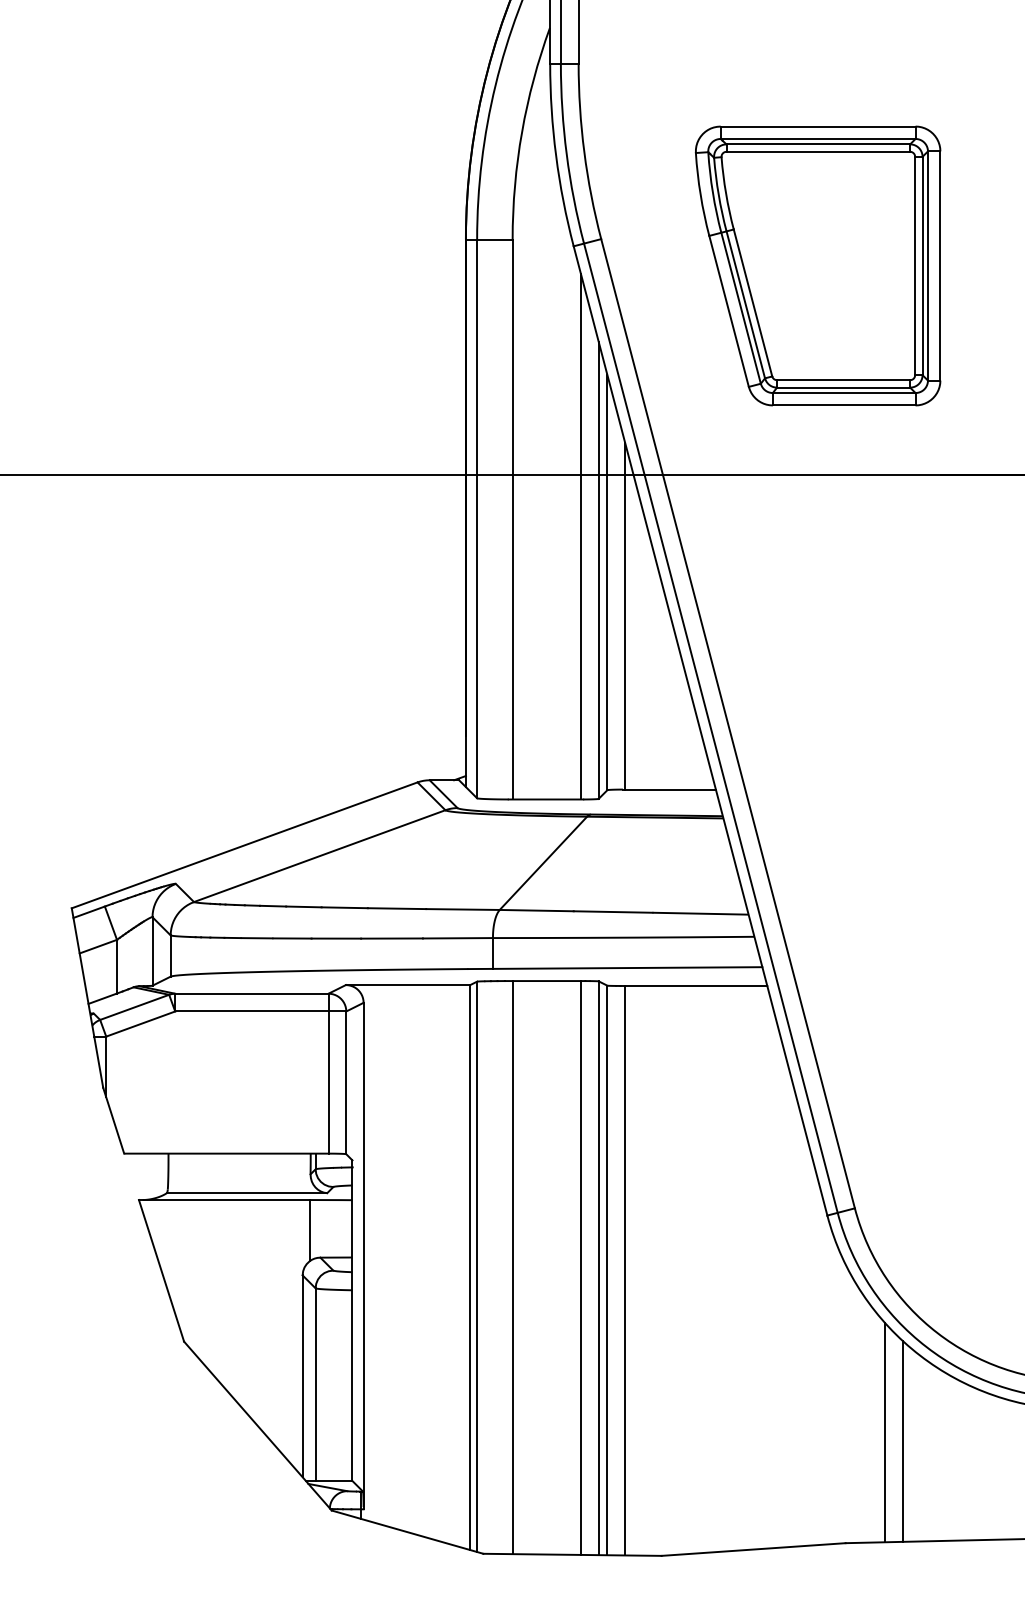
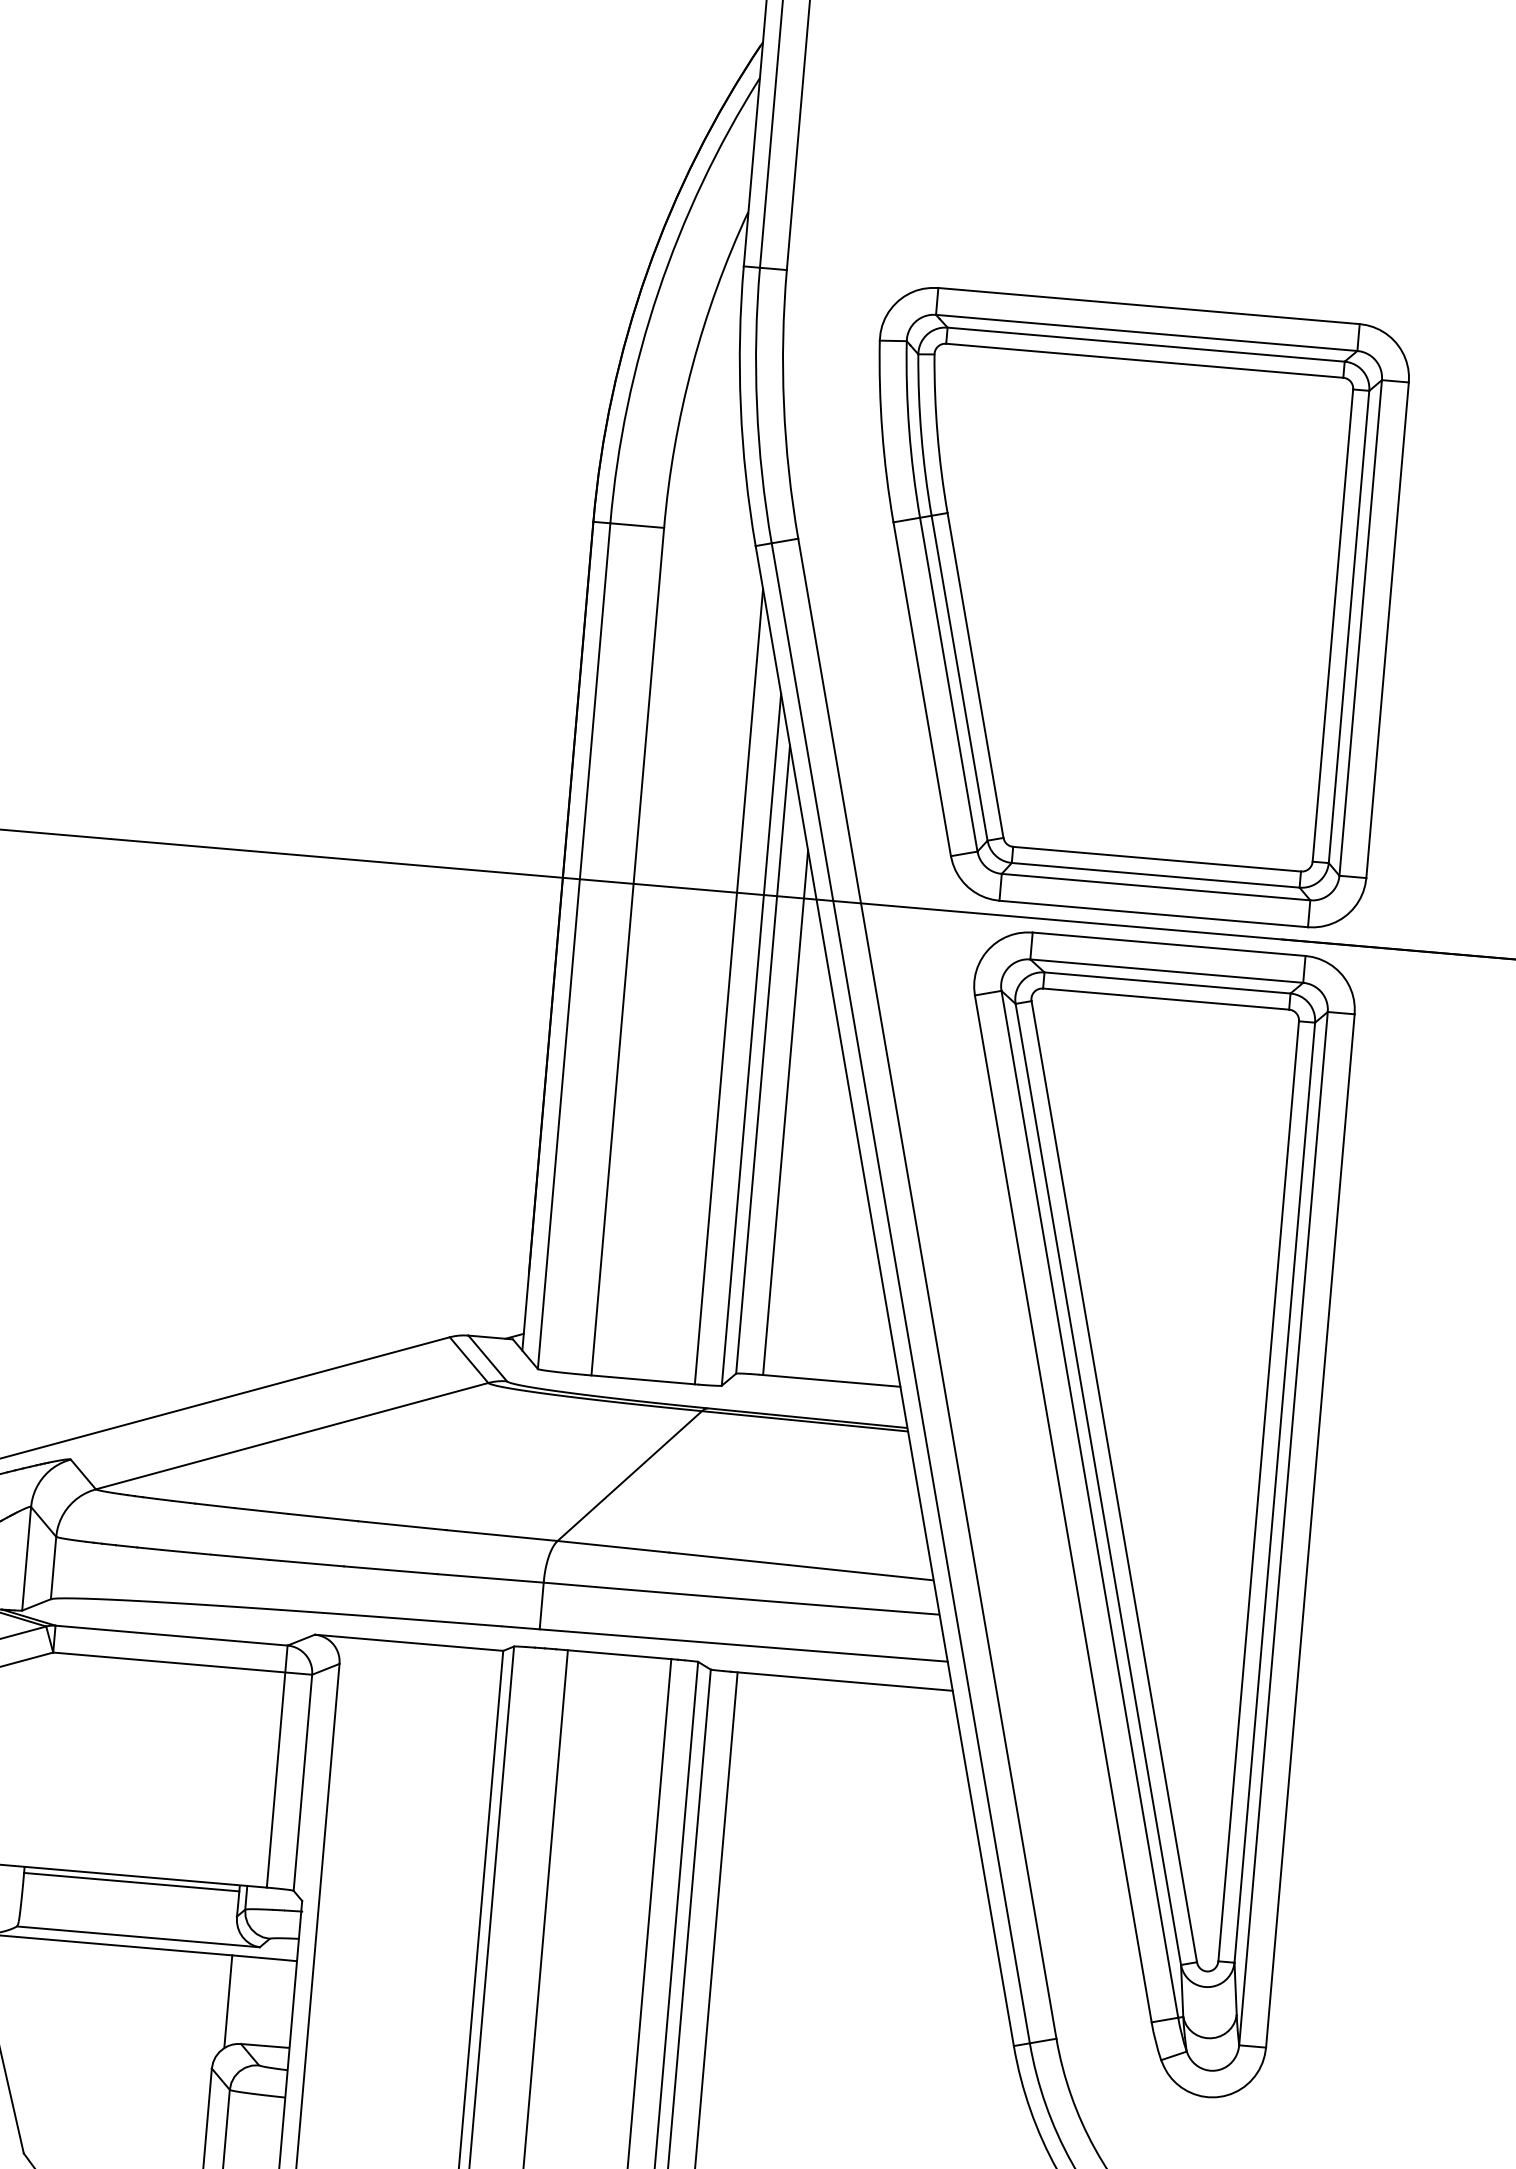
part: (817, 265) -> (1122, 606), size x1.43
part: (866, 861) -> (1119, 1515), added
line: (239, 1157) -> (131, 1881), added

